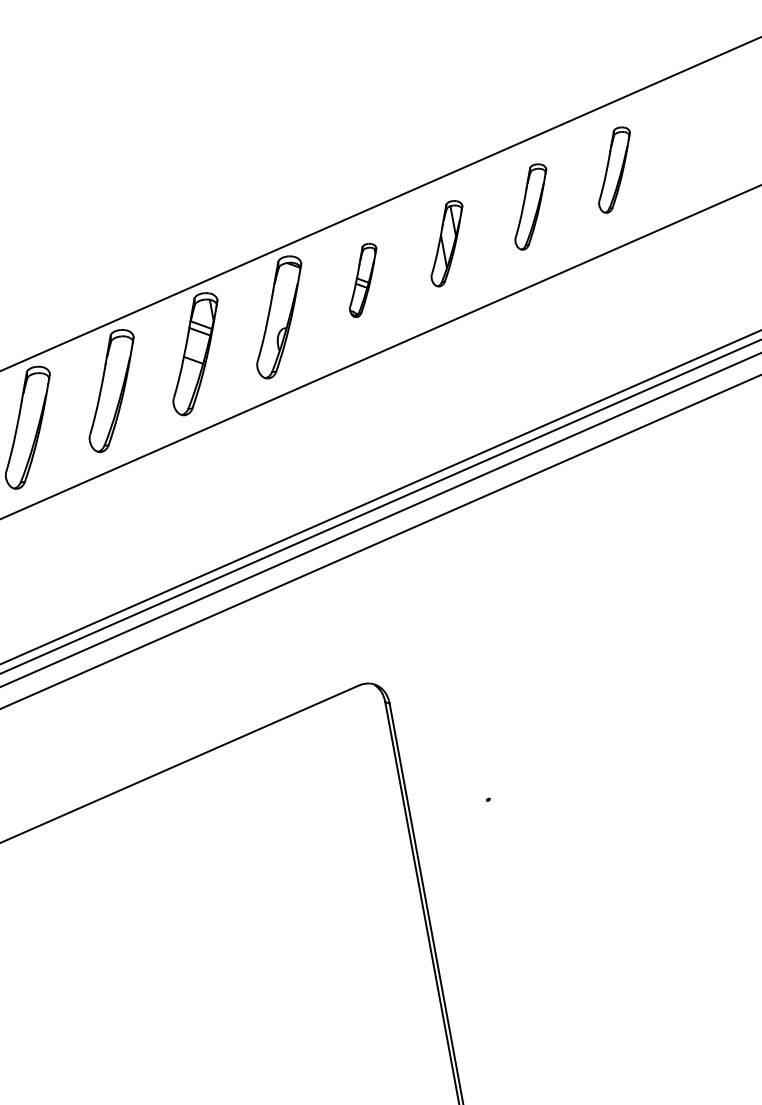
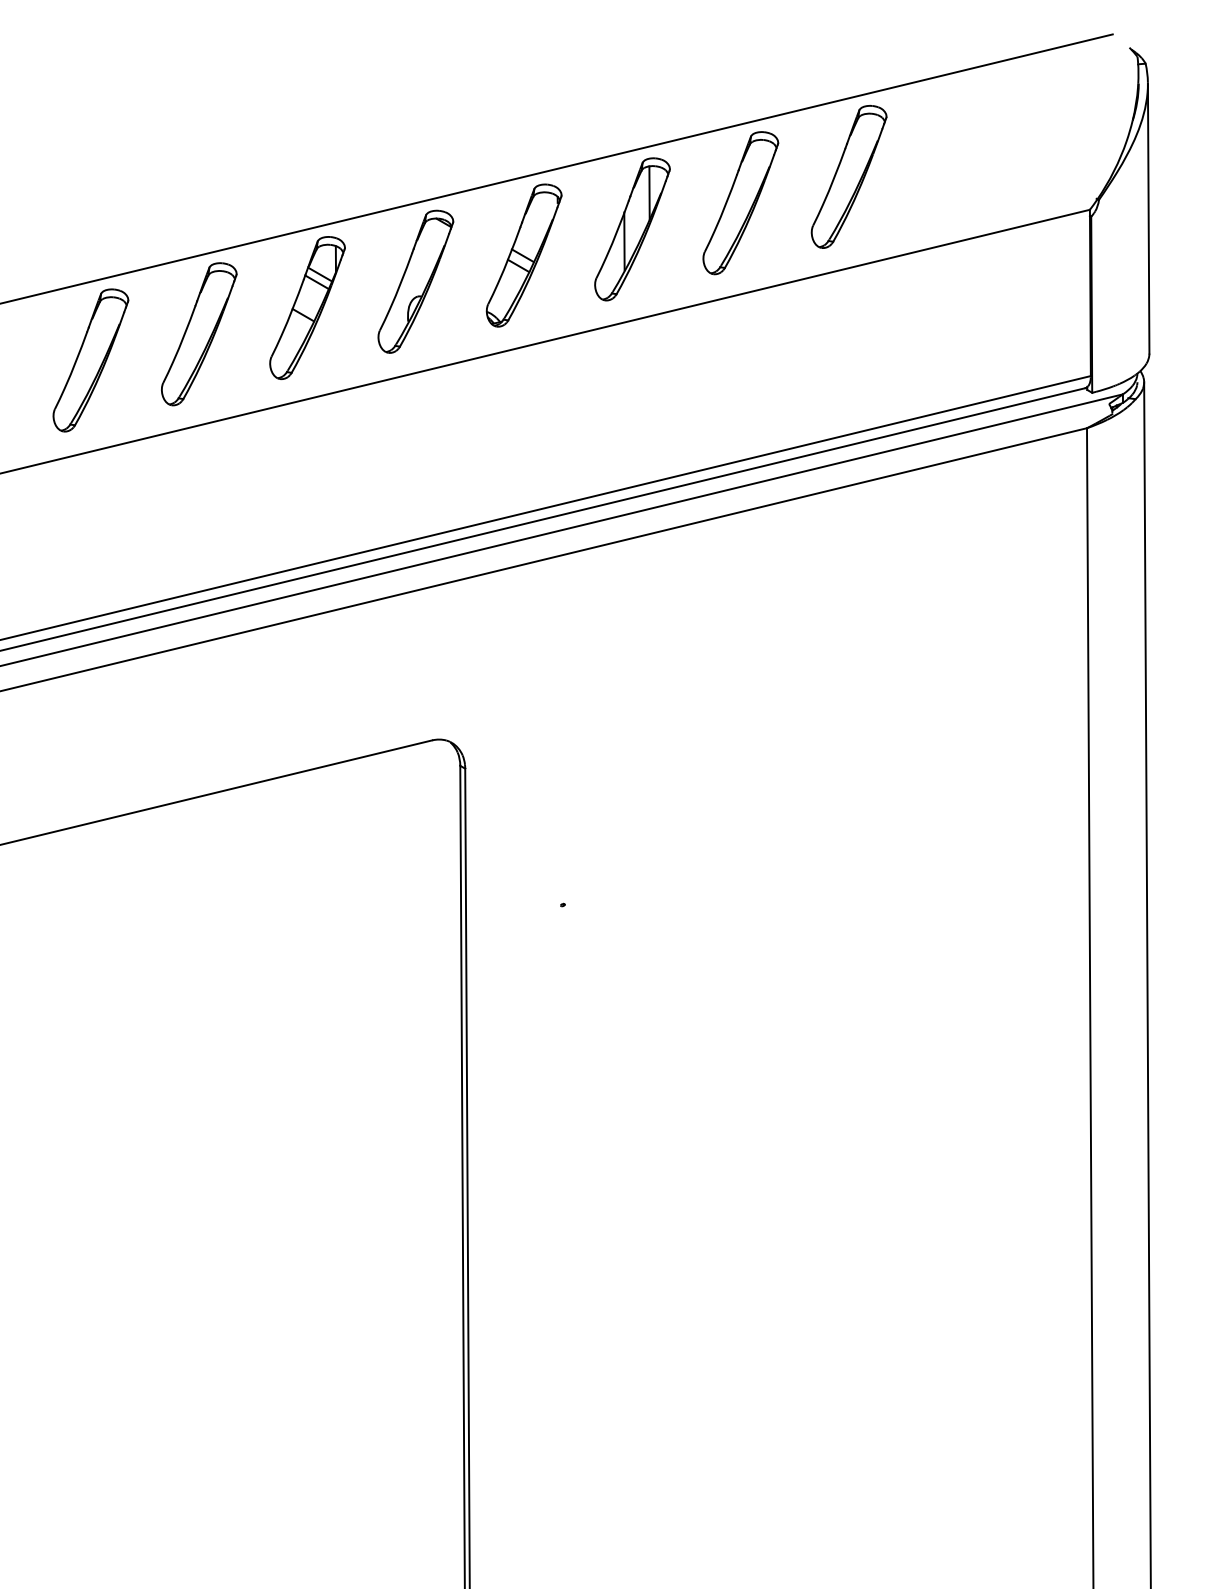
part: (614, 169) -> (848, 176), size x1.43
part: (530, 207) -> (740, 203), size x1.43
part: (447, 243) -> (632, 229), size x1.43
part: (362, 280) -> (523, 255), size x1.67

